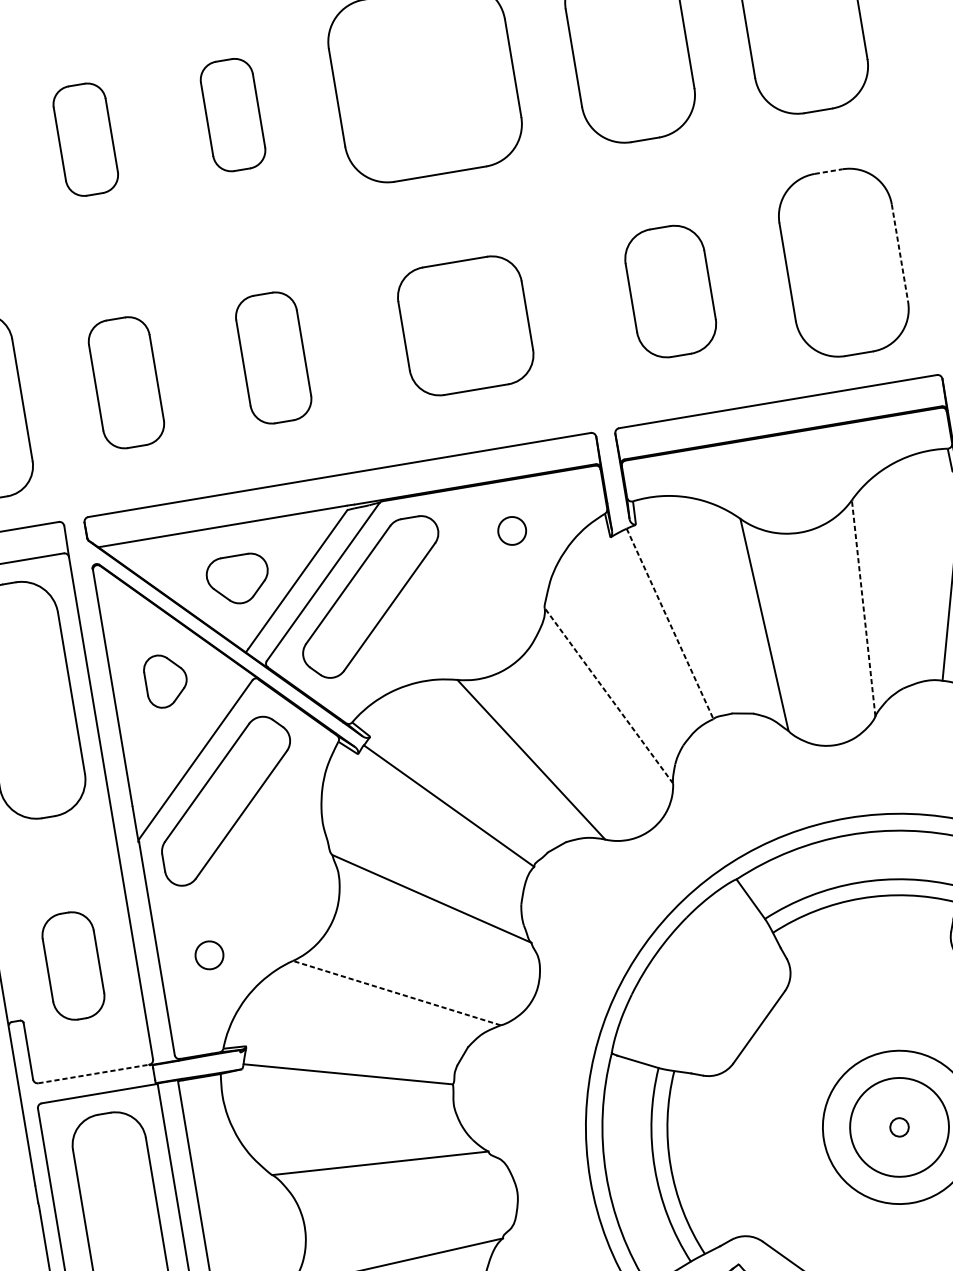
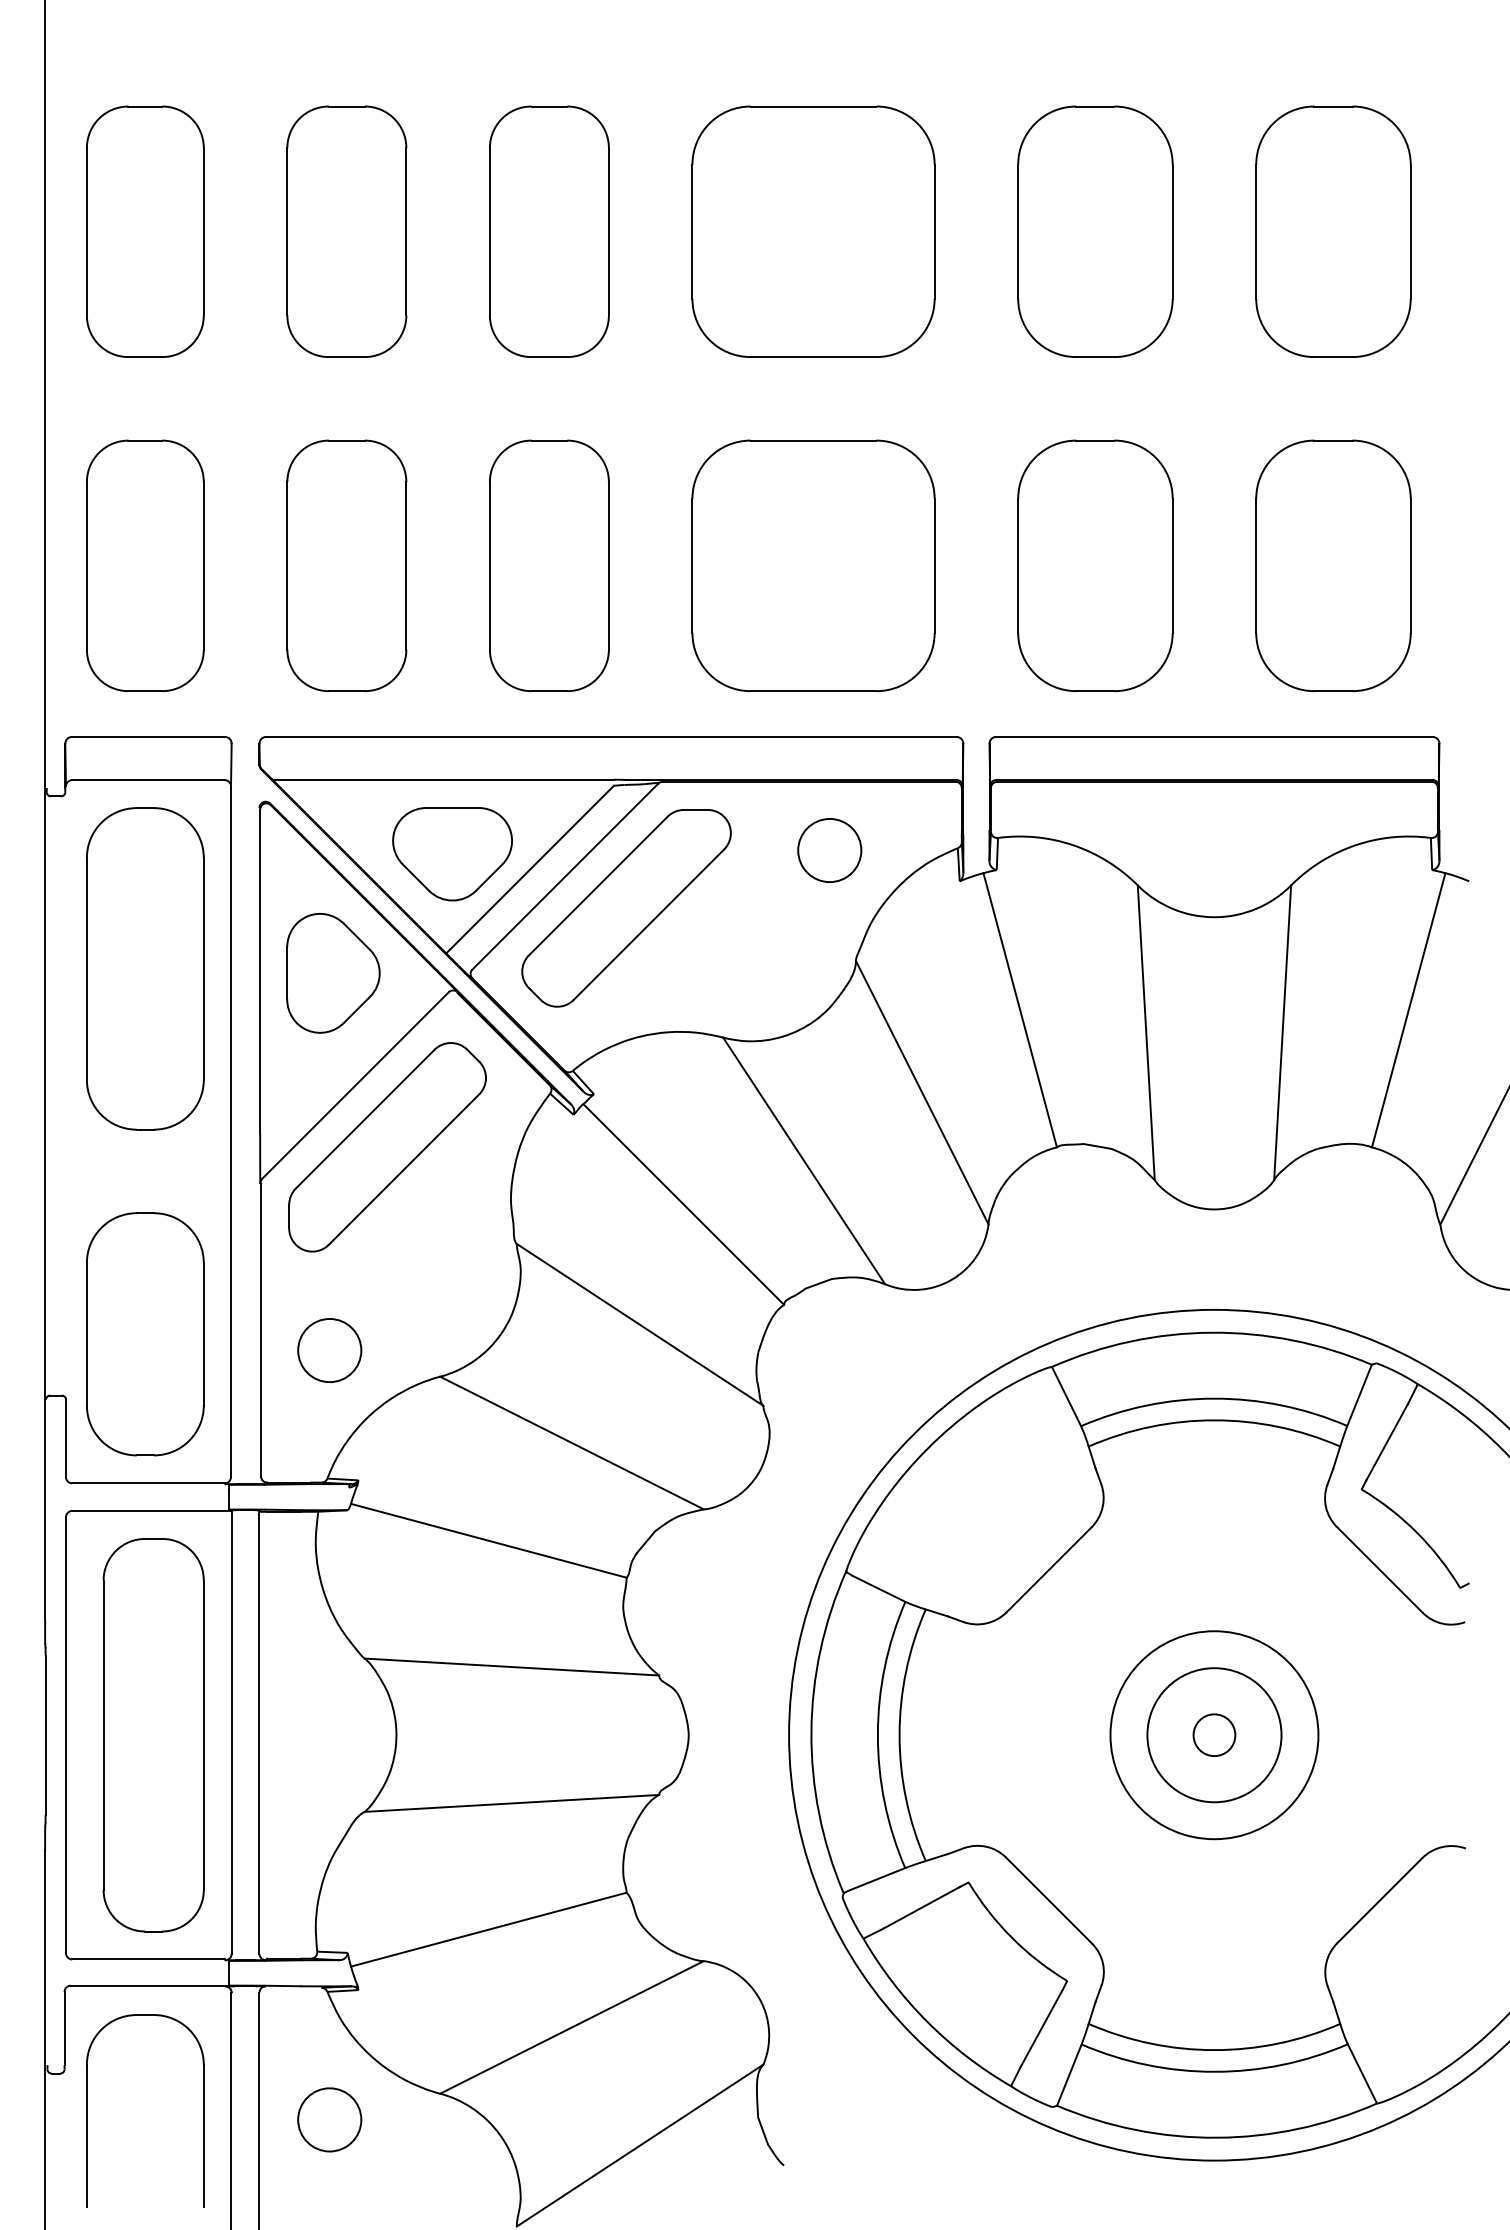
part: (233, 114) -> (549, 231), size x1.67
part: (85, 139) -> (346, 231), size x1.67
line: (828, 171) -> (1333, 440), dashed -> solid
line: (899, 253) -> (1410, 566), dashed -> solid
part: (670, 291) -> (1095, 565), size x1.43
part: (465, 325) -> (813, 565), size x1.43
part: (273, 357) -> (549, 565), size x1.43
part: (126, 382) -> (346, 565), size x1.43
circle: (512, 530) -> (829, 850), size x1.67
part: (238, 579) -> (452, 854), size x1.43
line: (863, 608) -> (1282, 1032), dashed -> solid
line: (670, 624) -> (1020, 1010), dashed -> solid
part: (166, 680) -> (333, 973), size x1.67
line: (609, 695) -> (922, 1092), dashed -> solid
circle: (209, 955) -> (329, 1350), size x1.67
part: (73, 966) -> (145, 1334), size x1.67
line: (396, 993) -> (571, 1443), dashed -> solid
line: (93, 1074) -> (148, 1483), dashed -> solid
circle: (899, 1127) -> (1214, 1735), size x1.67

